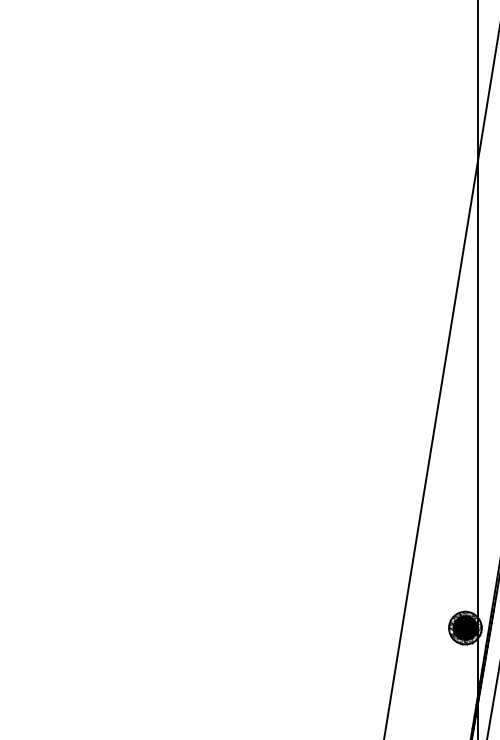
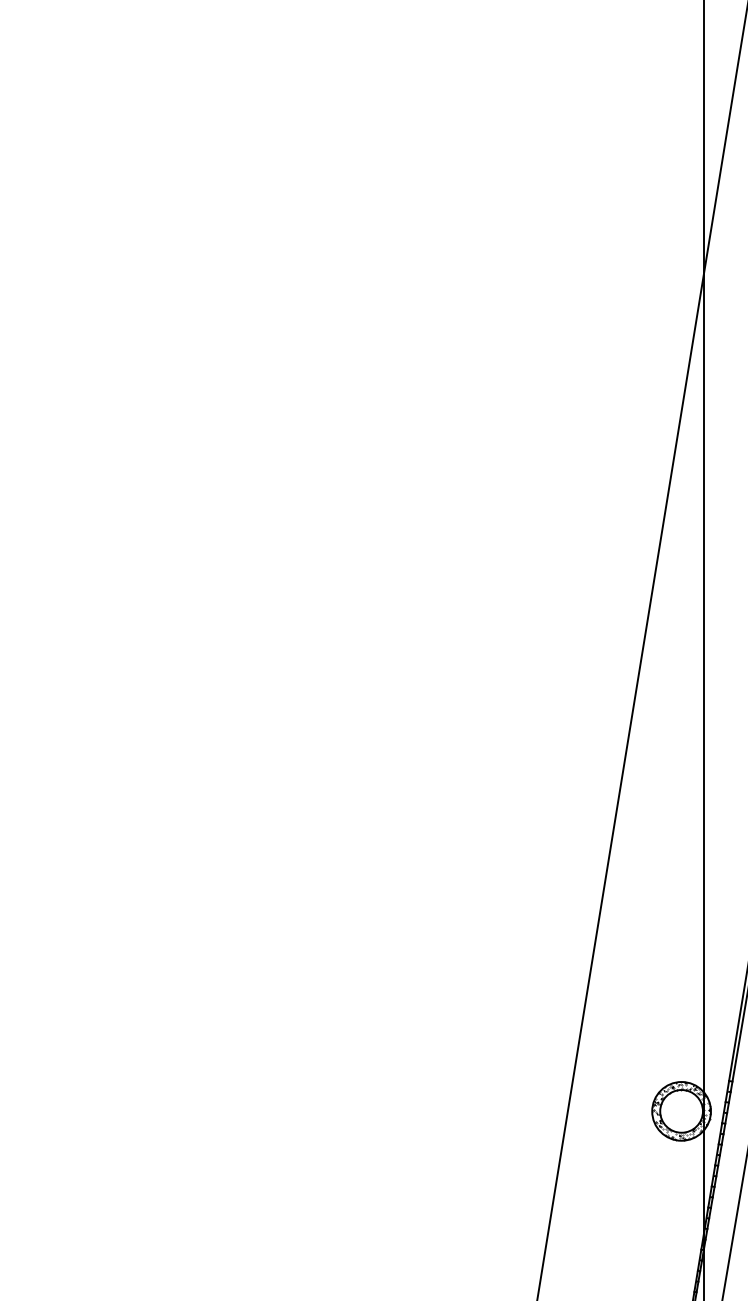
fill: (465, 628) -> (681, 1112), removed

